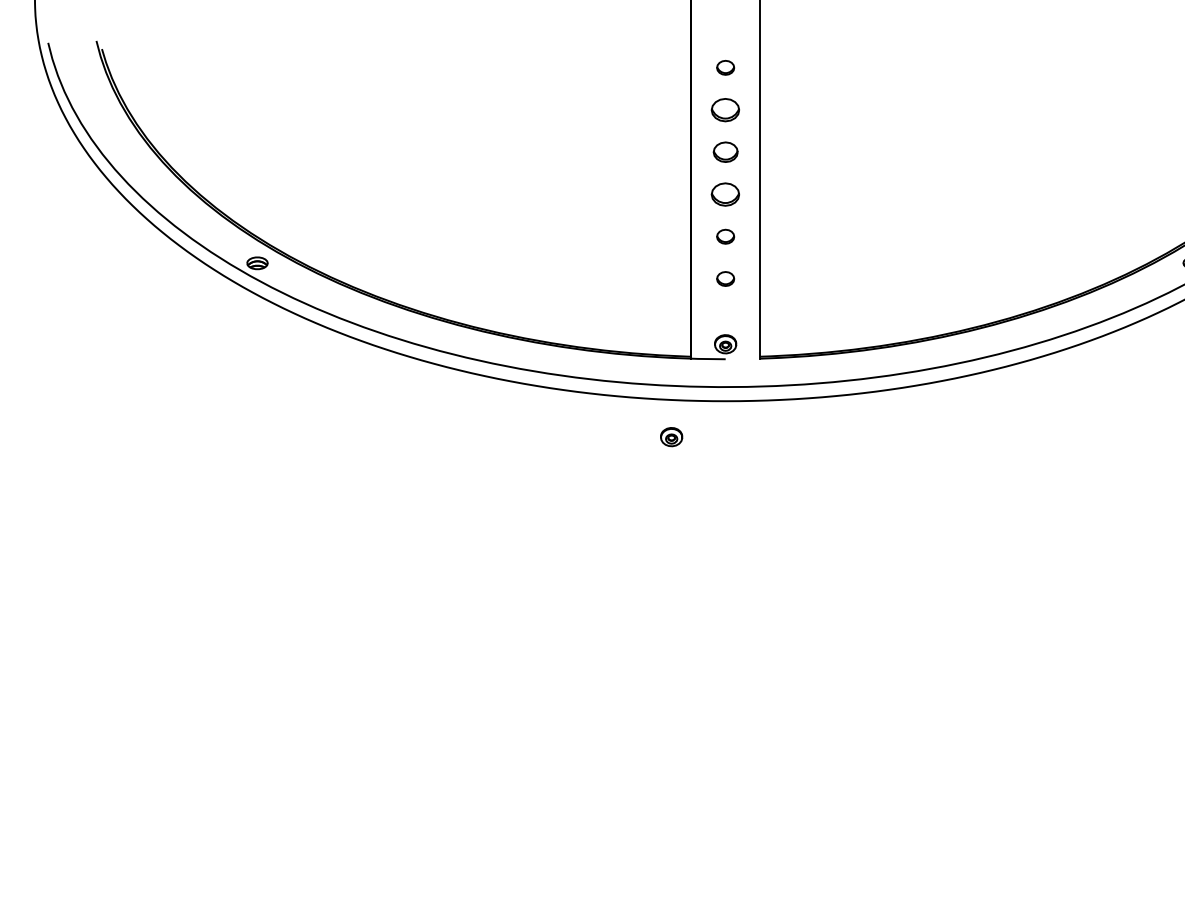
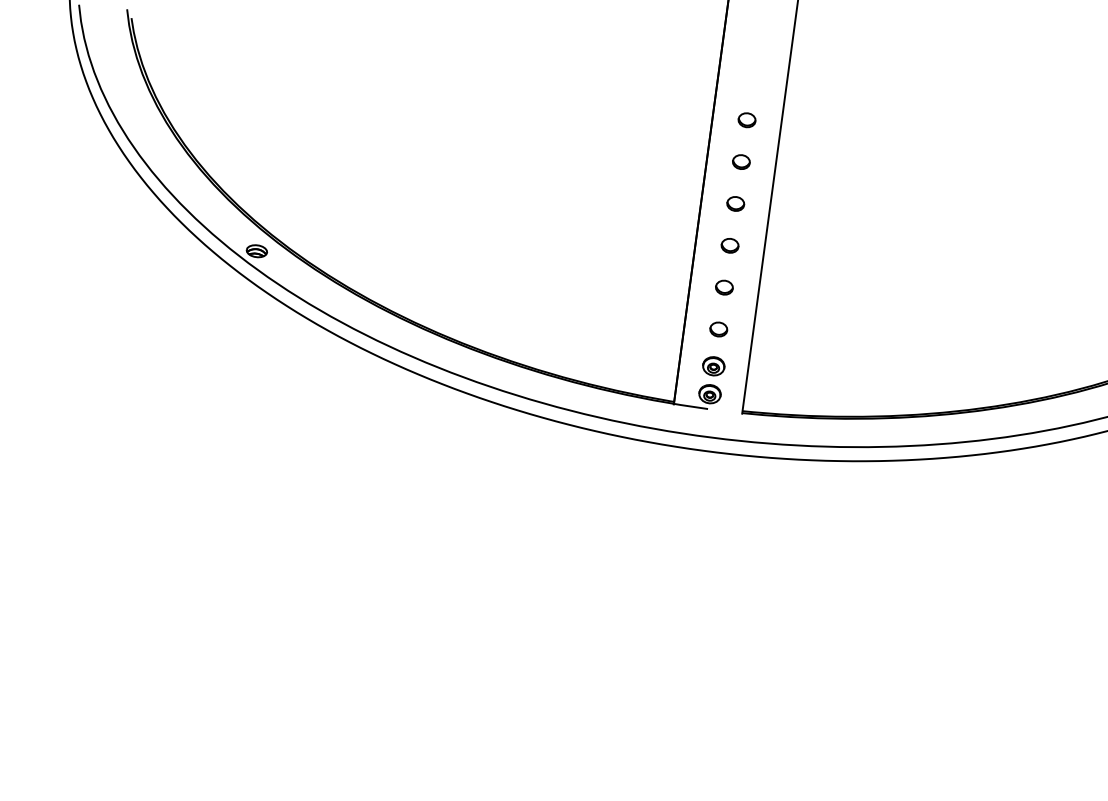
part: (725, 109) -> (741, 161), size x0.62
part: (725, 152) -> (735, 204), size x0.71
part: (725, 194) -> (729, 245), size x0.62
part: (671, 437) -> (713, 366), moved

